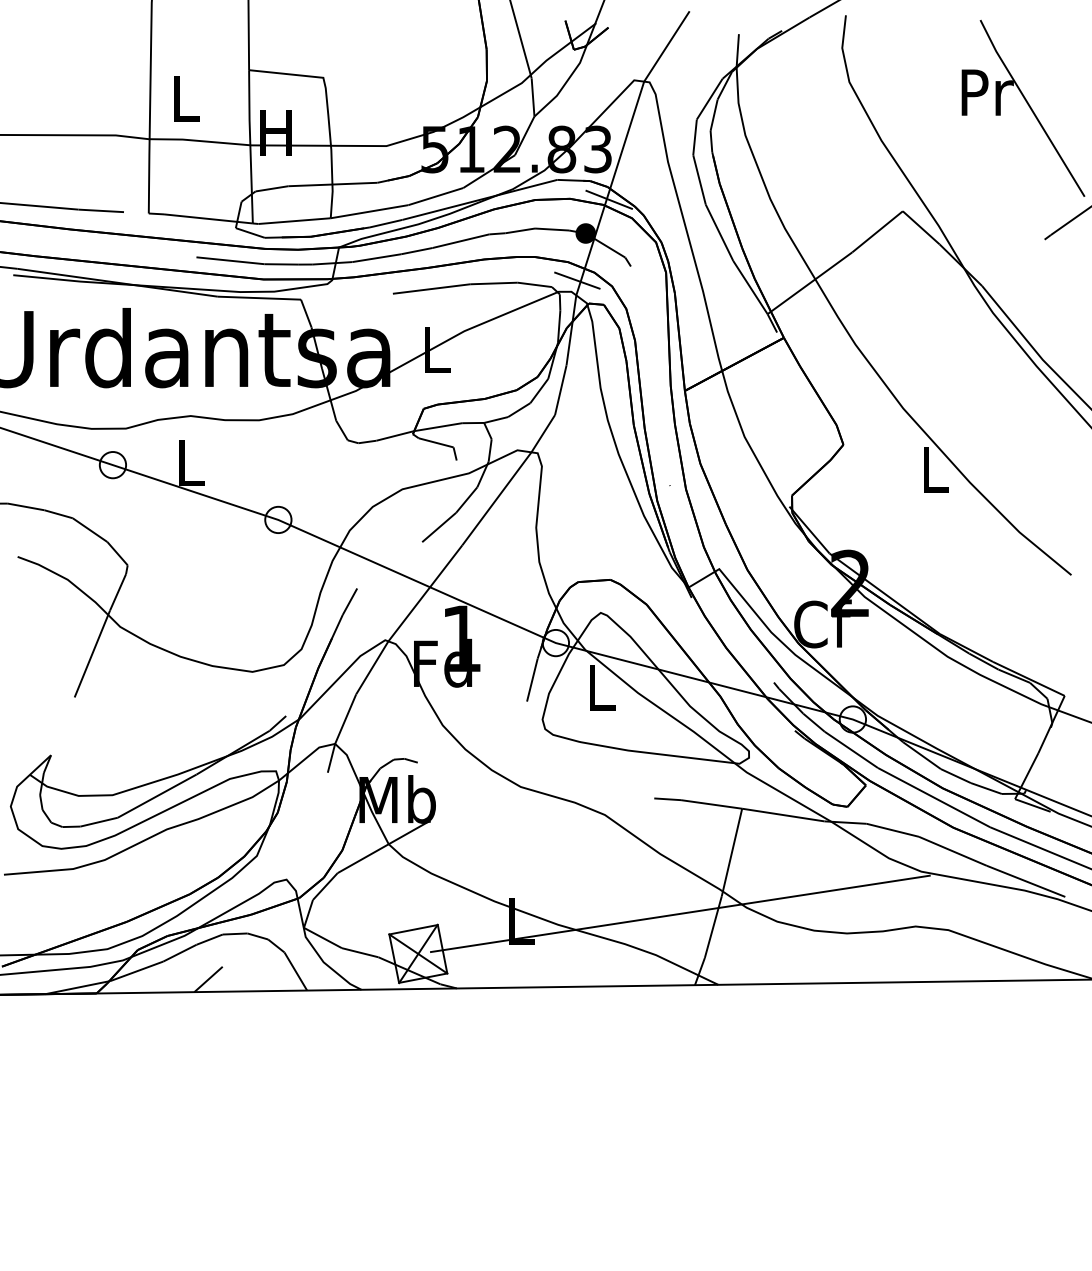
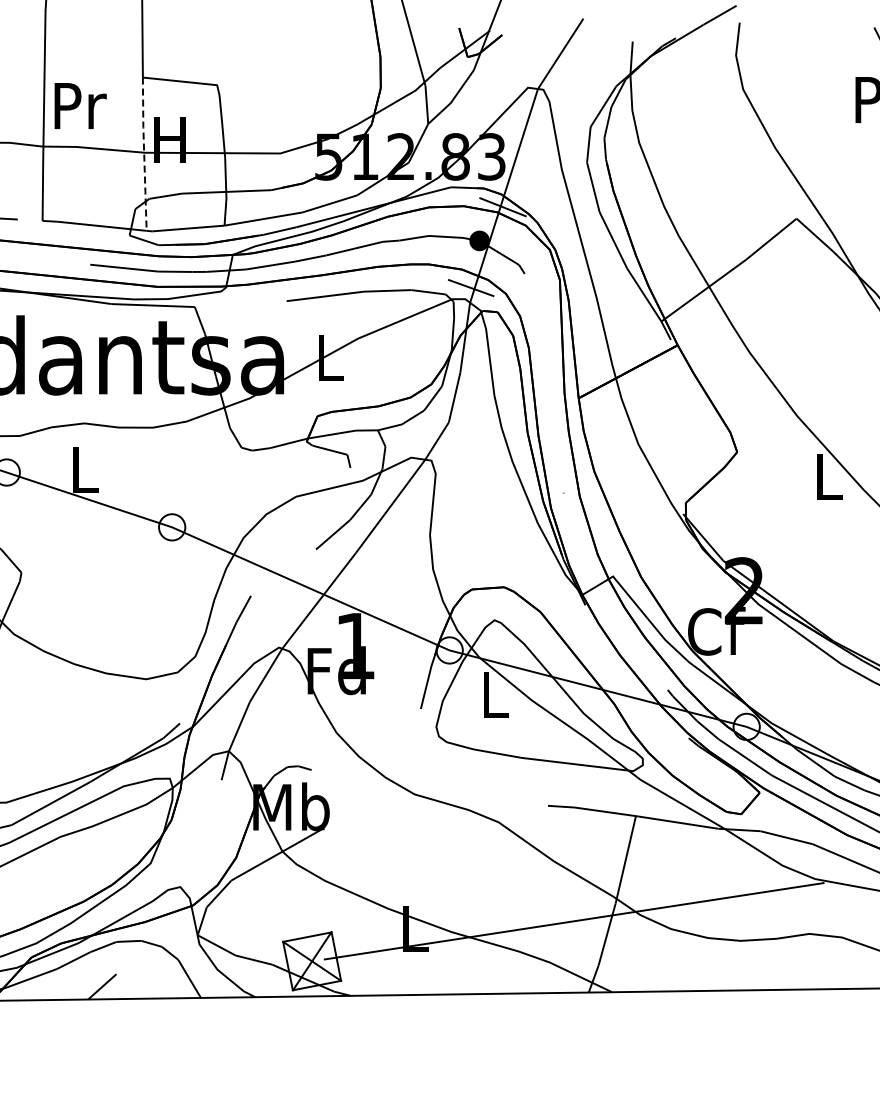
text: (186, 98) -> (80, 105), L -> Pr
line: (250, 146) -> (144, 153), solid -> dashed

